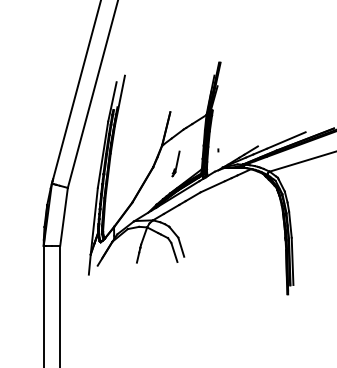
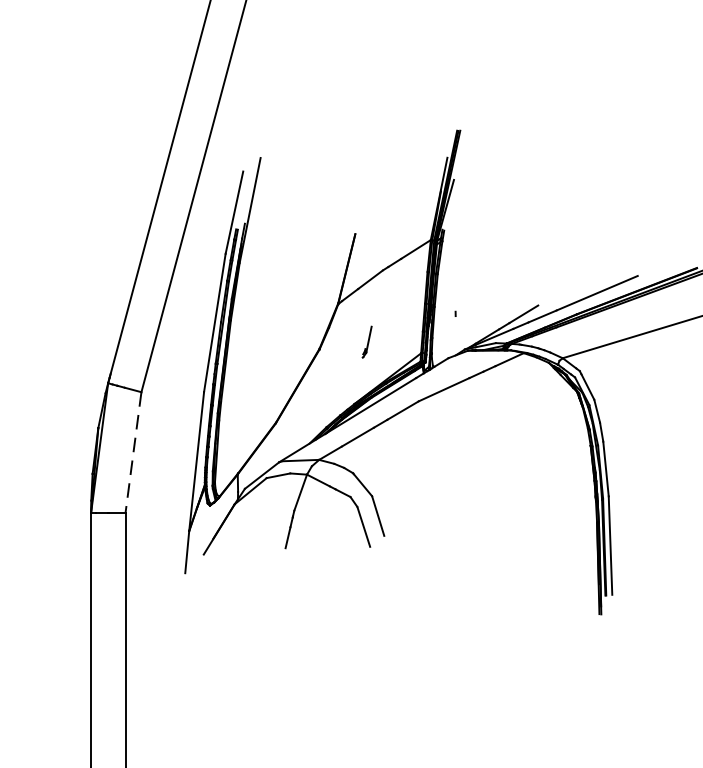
part: (175, 163) -> (366, 341), size x0.6
line: (64, 217) -> (134, 453), solid -> dashed

